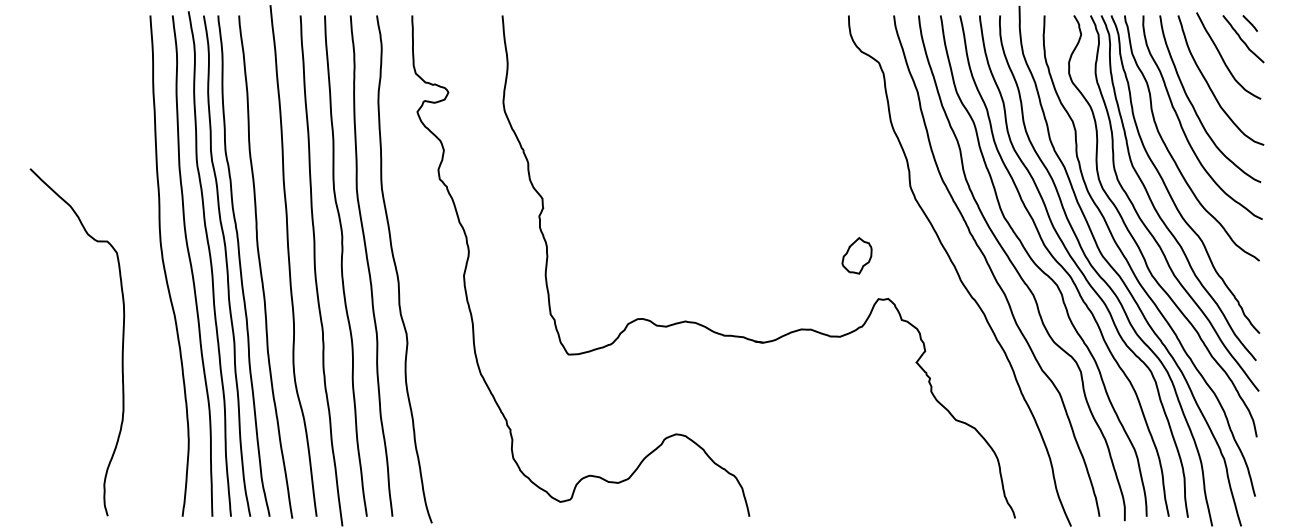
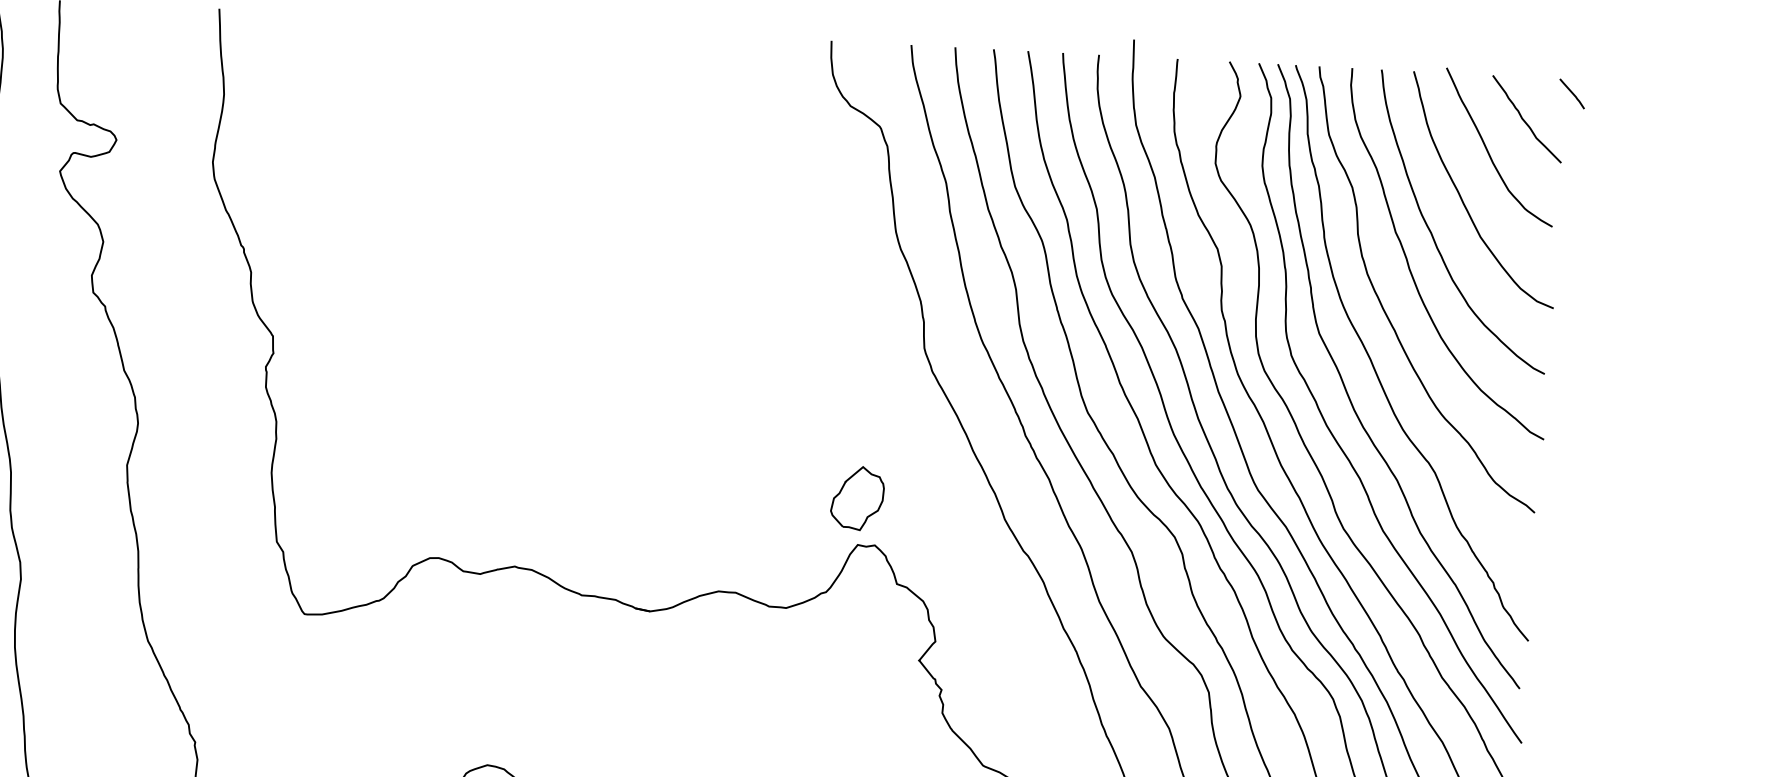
line: (1249, 23) -> (1570, 93), moved
part: (856, 255) -> (856, 497), moved

